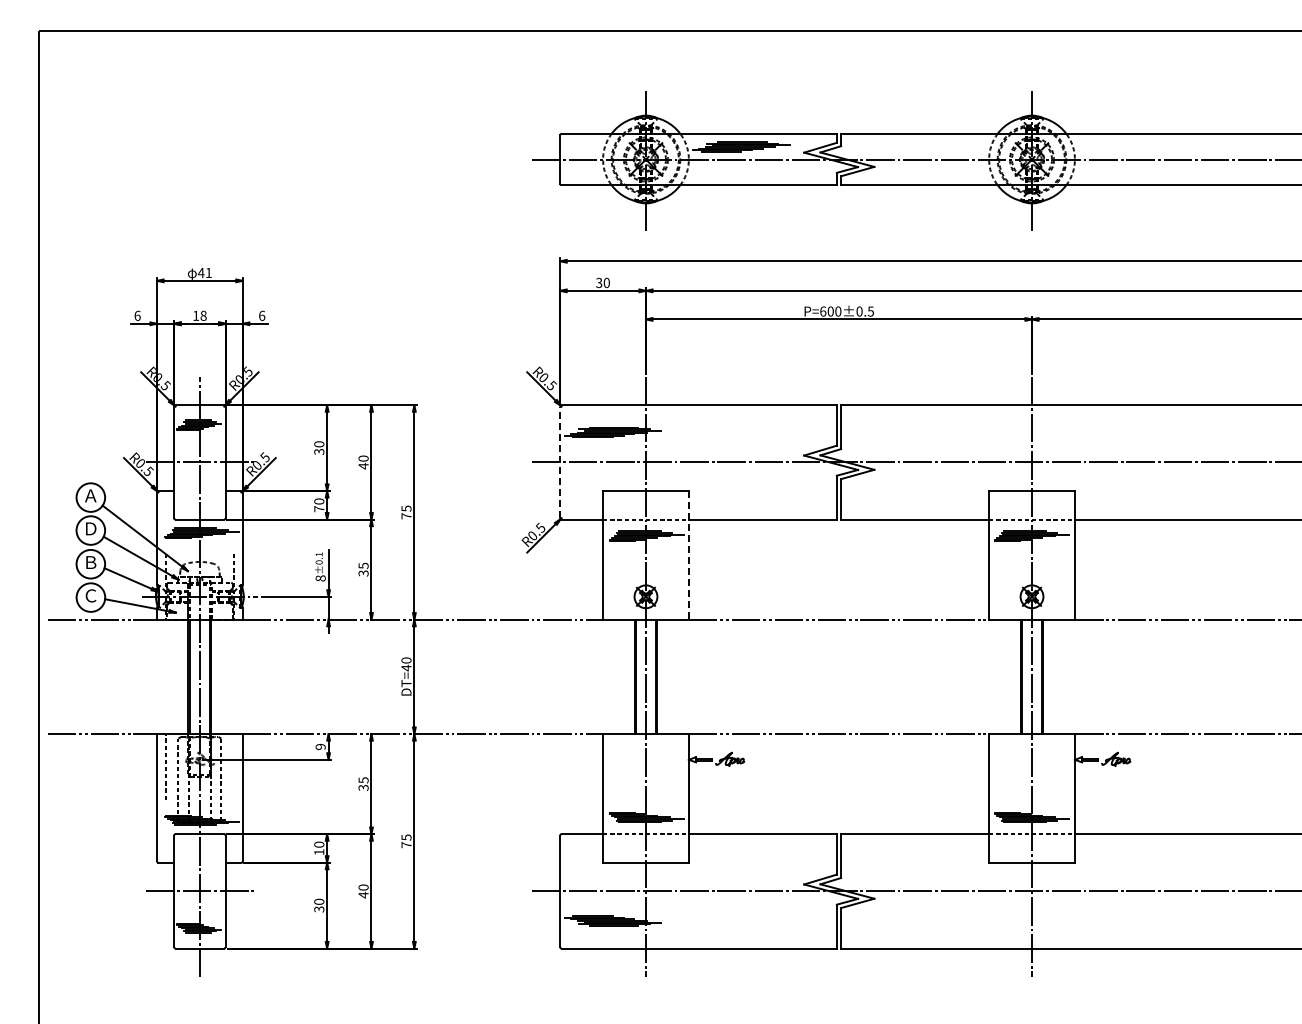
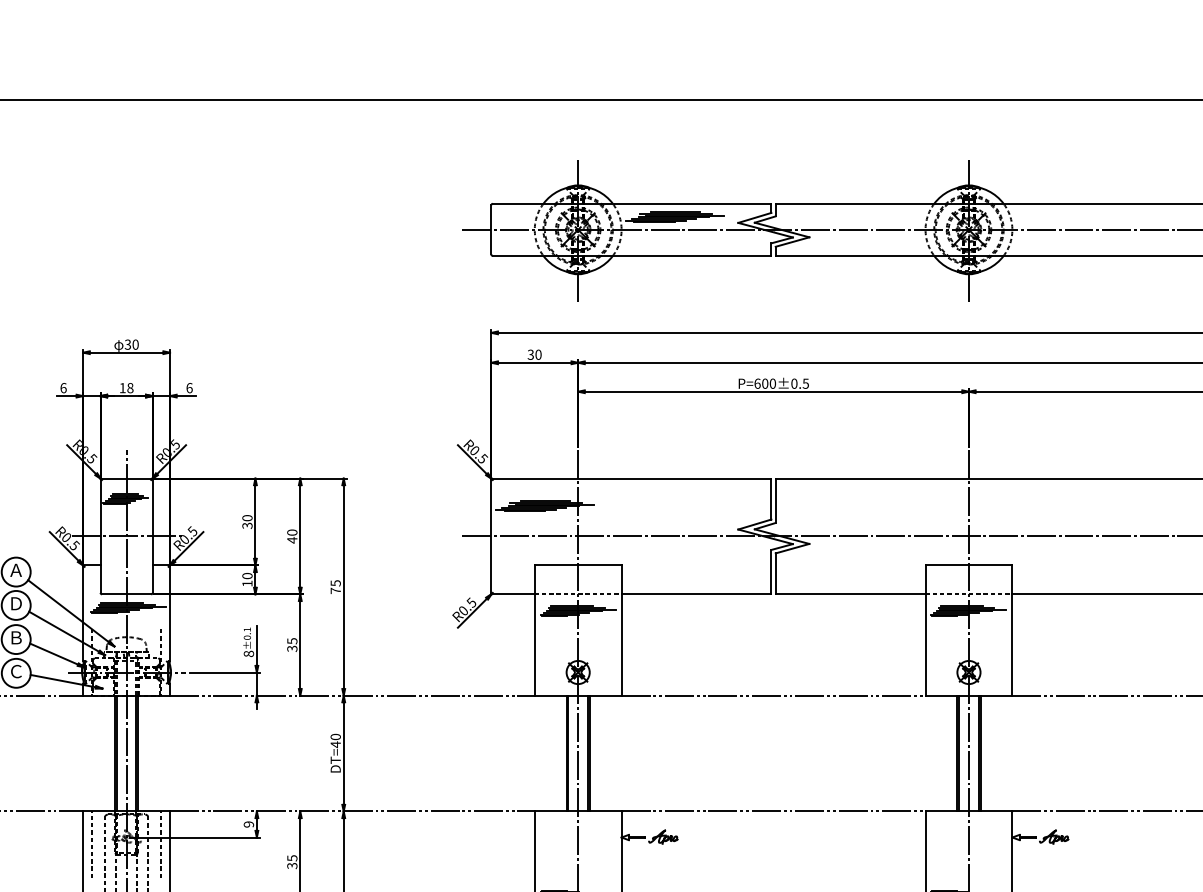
text: (204, 272) -> (131, 344), 41 -> 30
line: (560, 462) -> (491, 536), dashed -> solid
text: (319, 509) -> (247, 584), 70 -> 10
line: (688, 555) -> (621, 630), dashed -> solid
line: (234, 766) -> (161, 844), added

